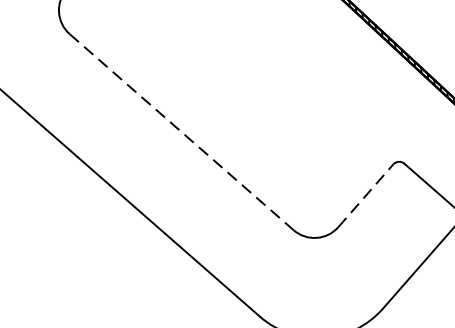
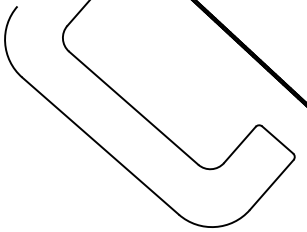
line: (181, 132) -> (133, 108), dashed -> solid
line: (366, 195) -> (240, 144), dashed -> solid

